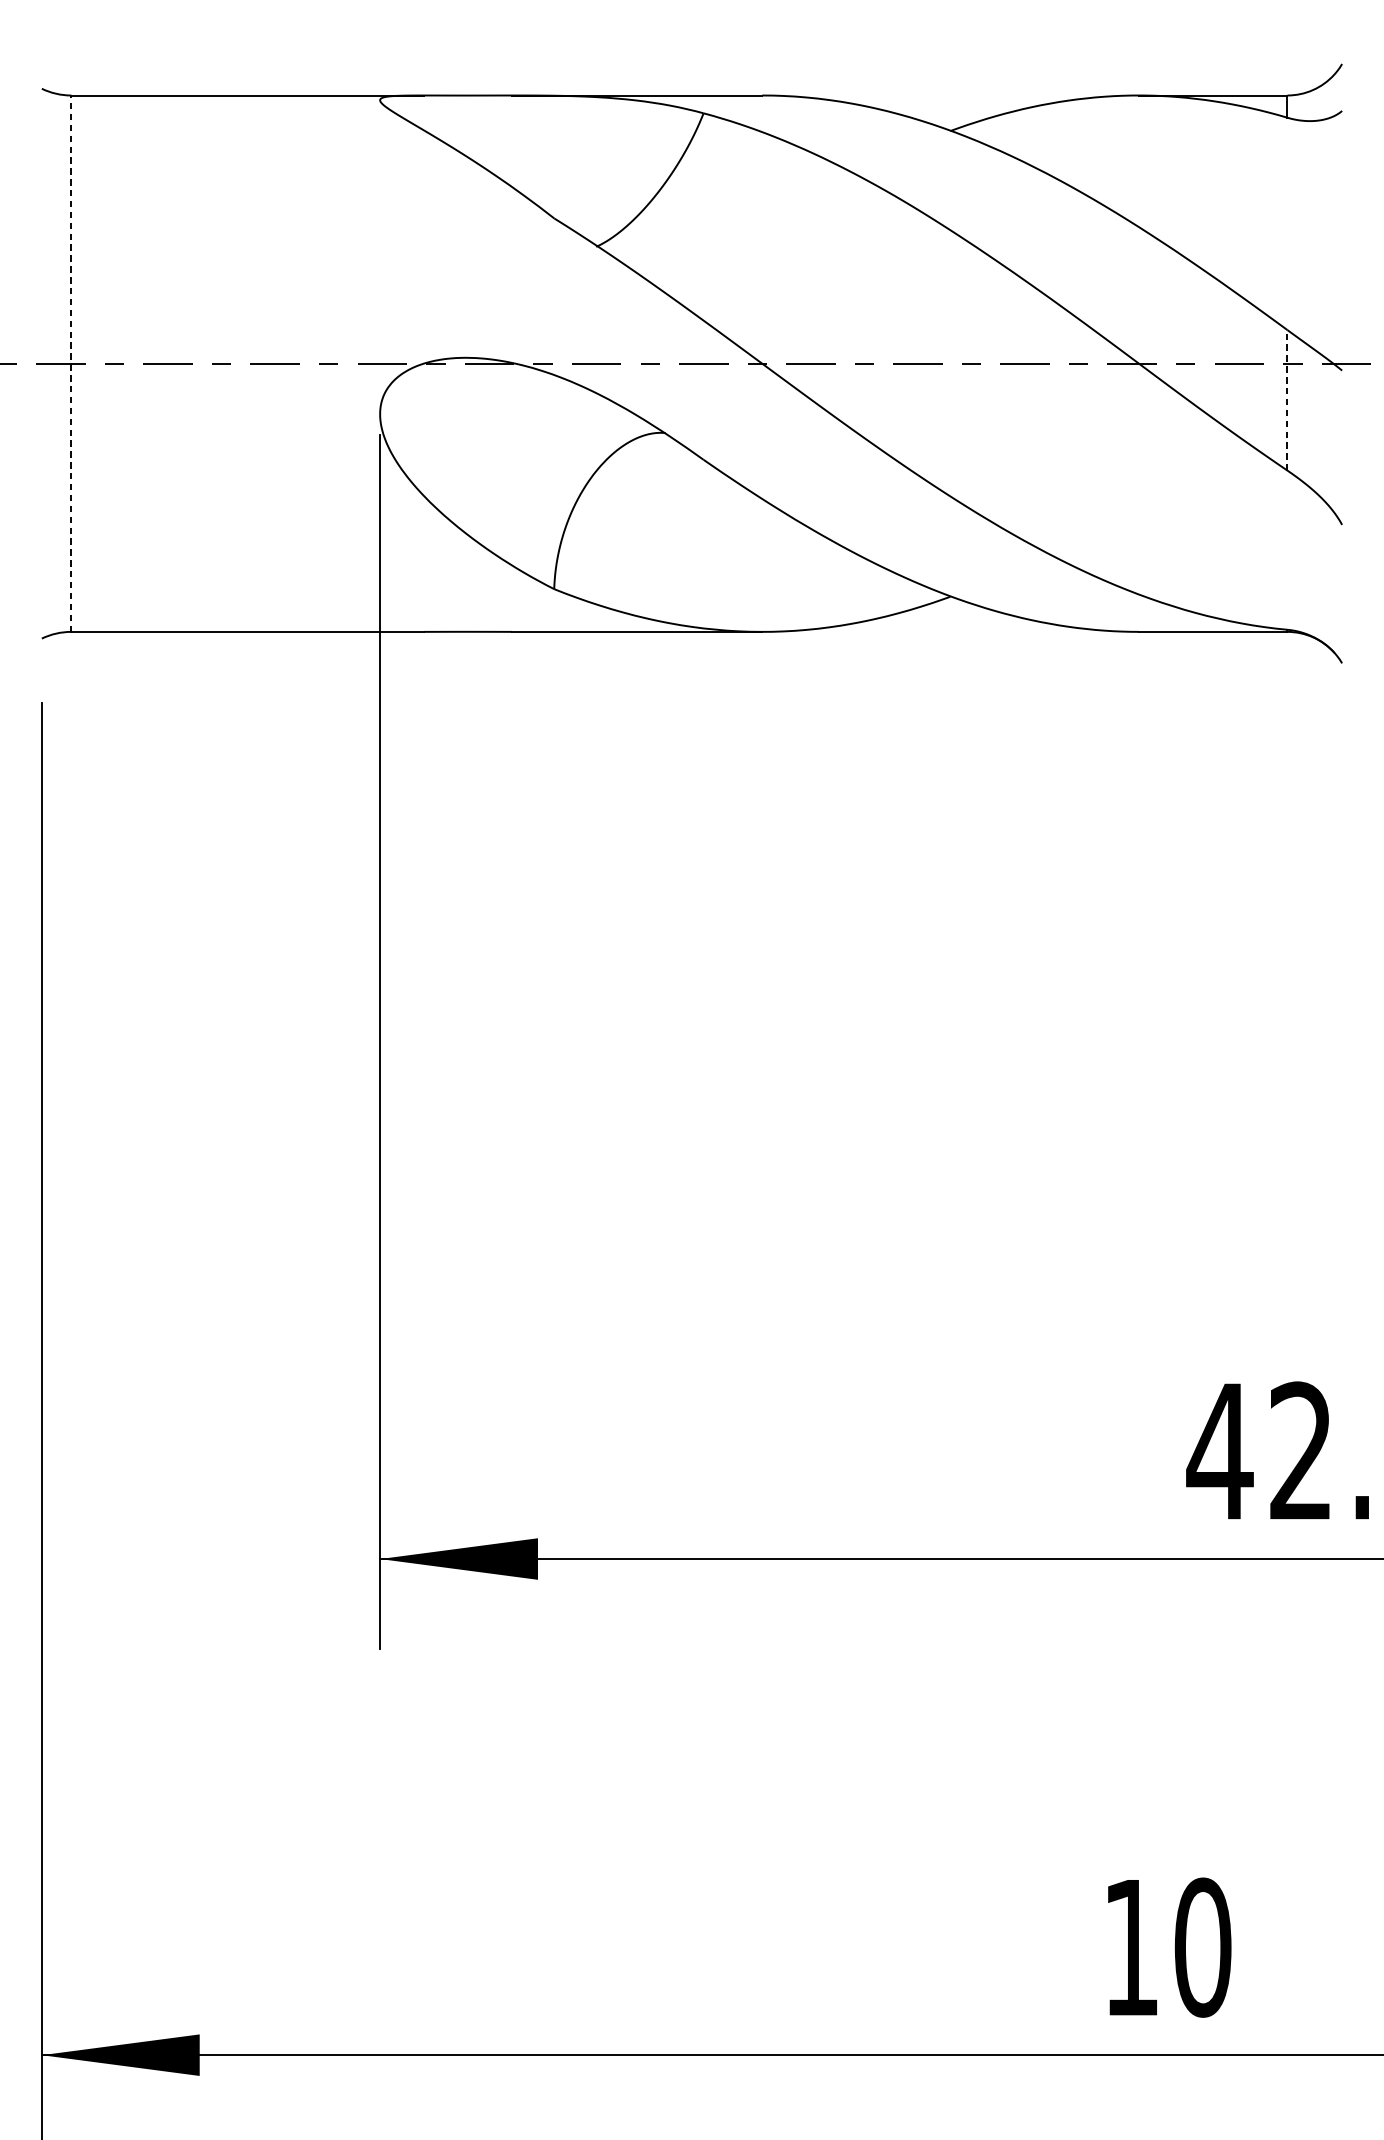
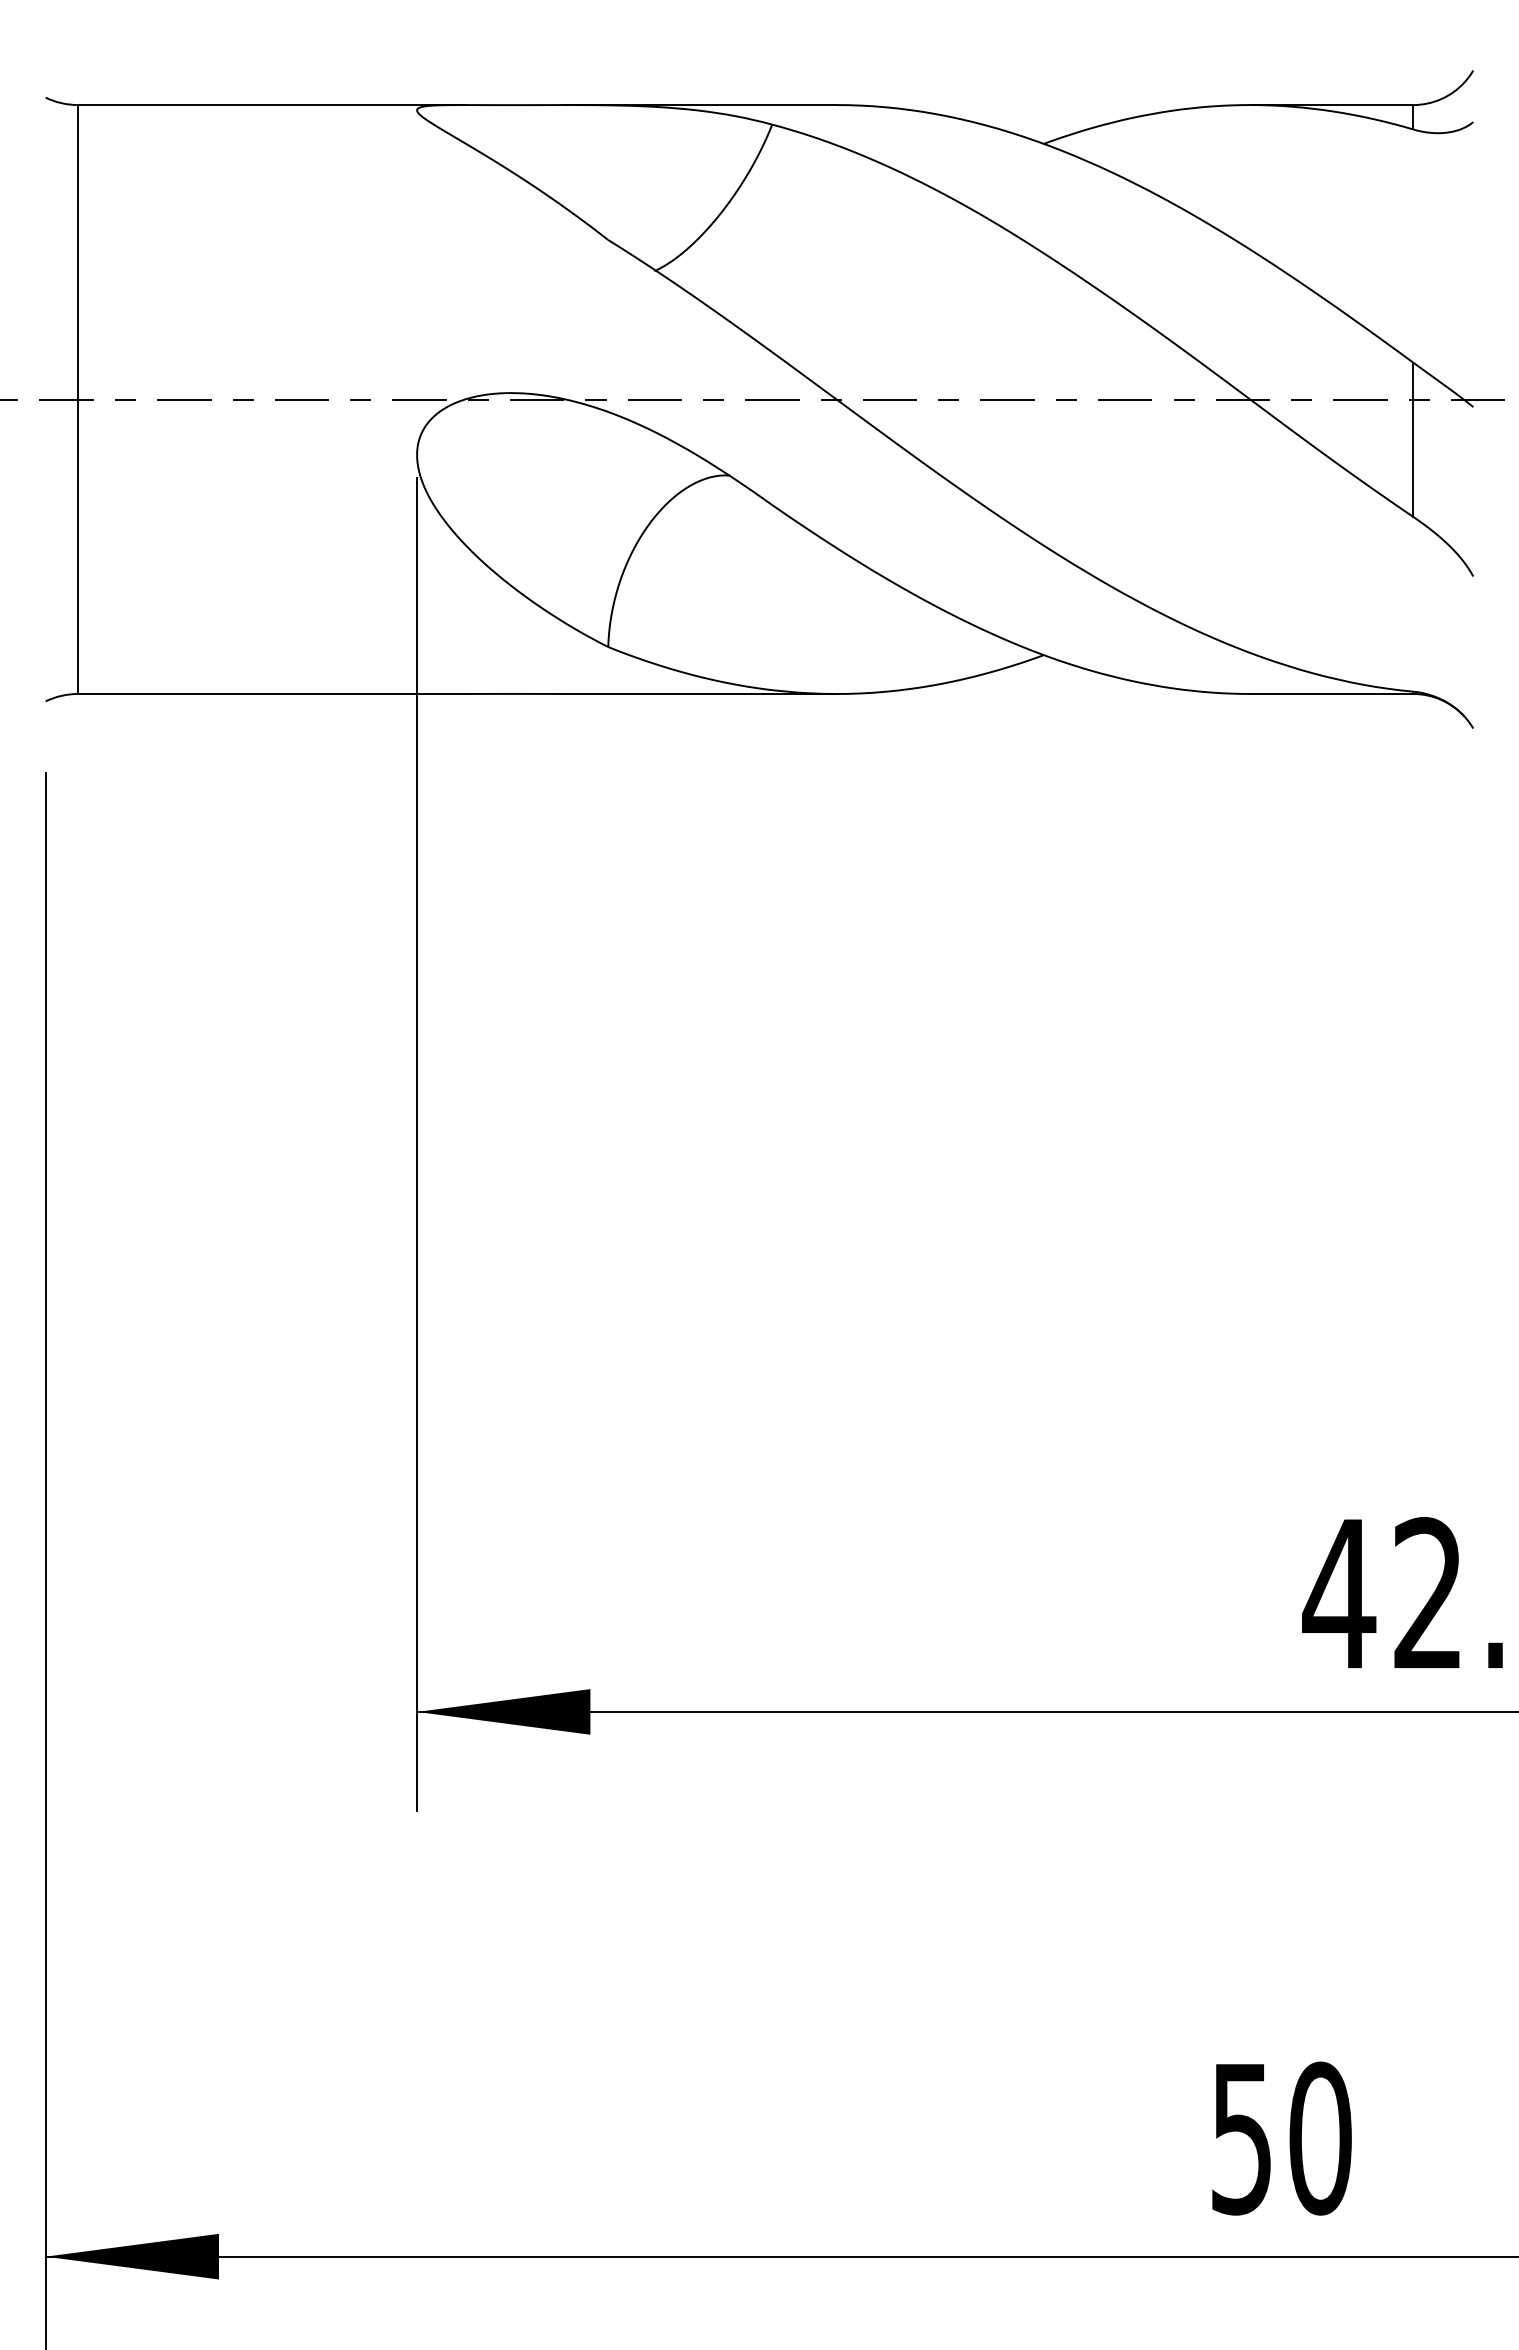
line: (71, 363) -> (78, 399), dashed -> solid
line: (1287, 400) -> (1413, 439), dashed -> solid
text: (1131, 1948) -> (1241, 2139), 10 -> 50

